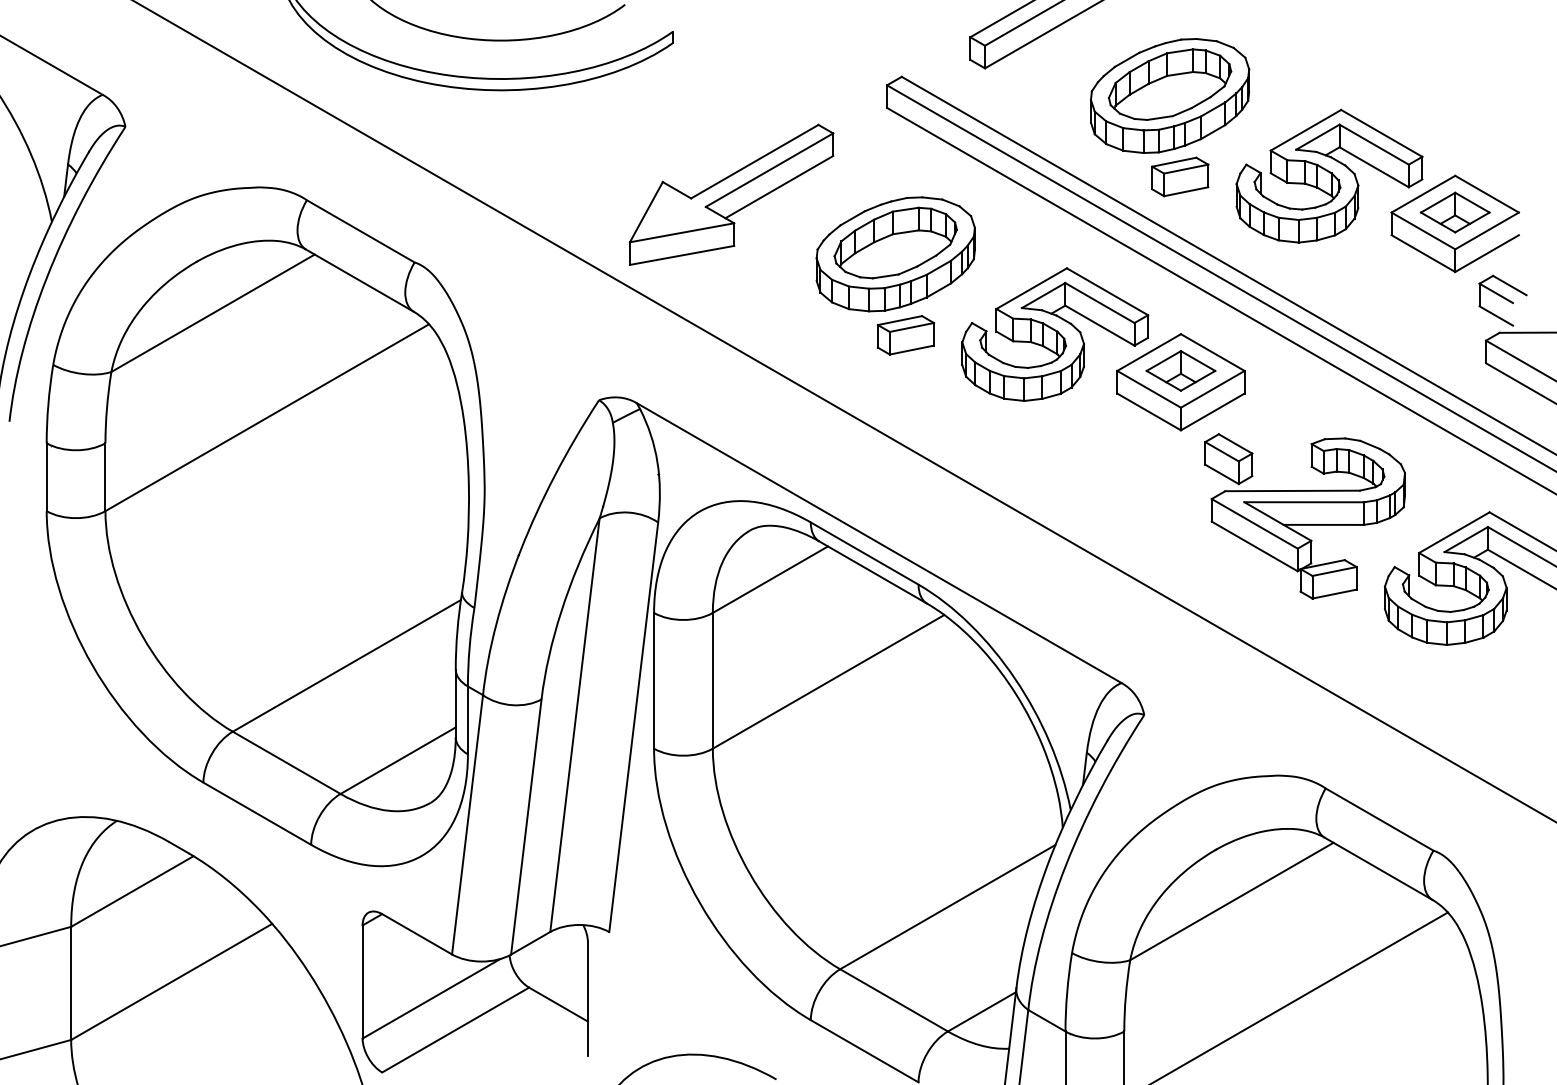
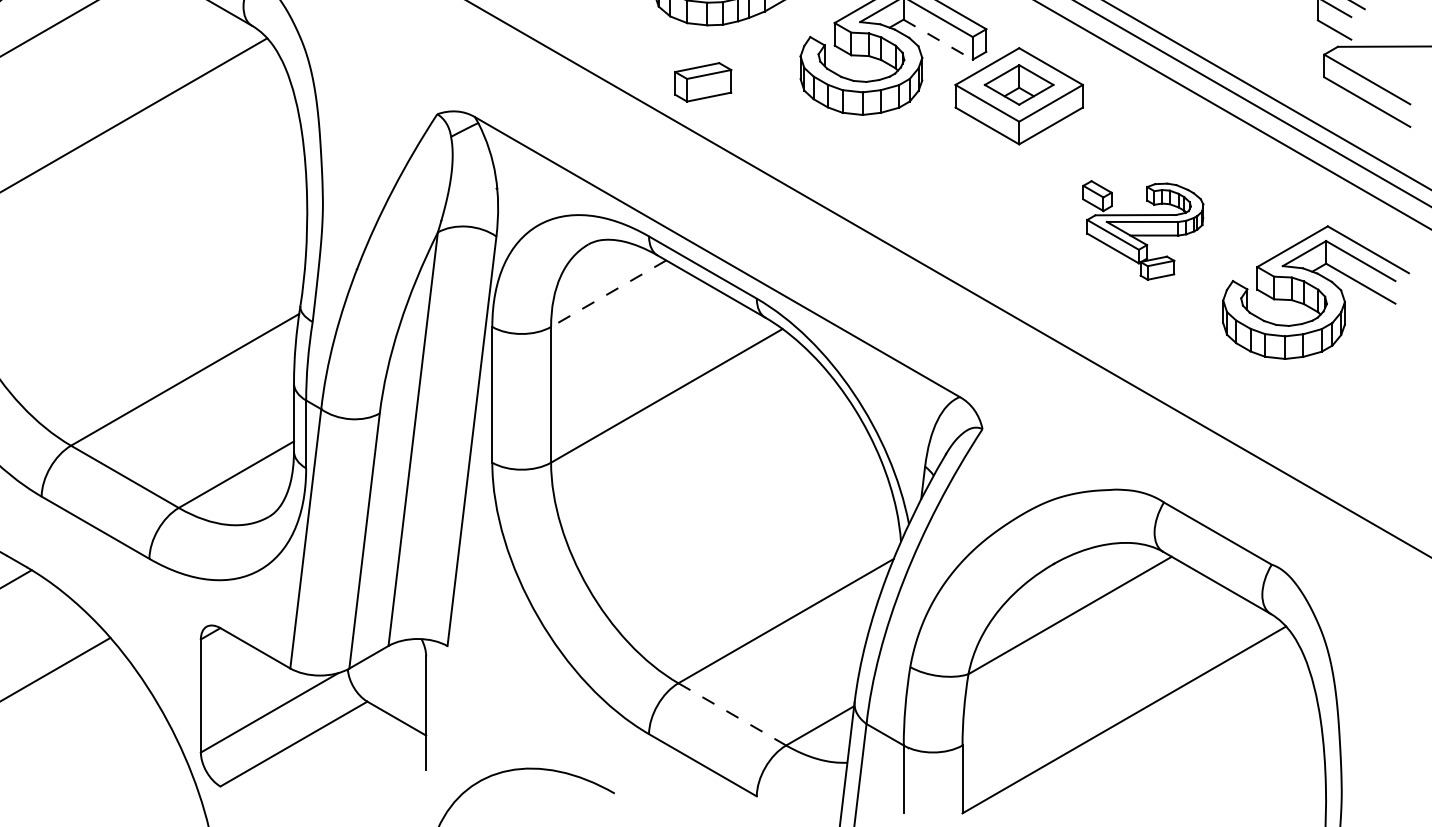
line: (1099, 325) -> (937, 39), solid -> dashed
part: (905, 335) -> (702, 82), moved
part: (1304, 516) -> (1142, 230), size x0.6
line: (770, 579) -> (608, 293), solid -> dashed
line: (894, 1000) -> (732, 714), solid -> dashed

